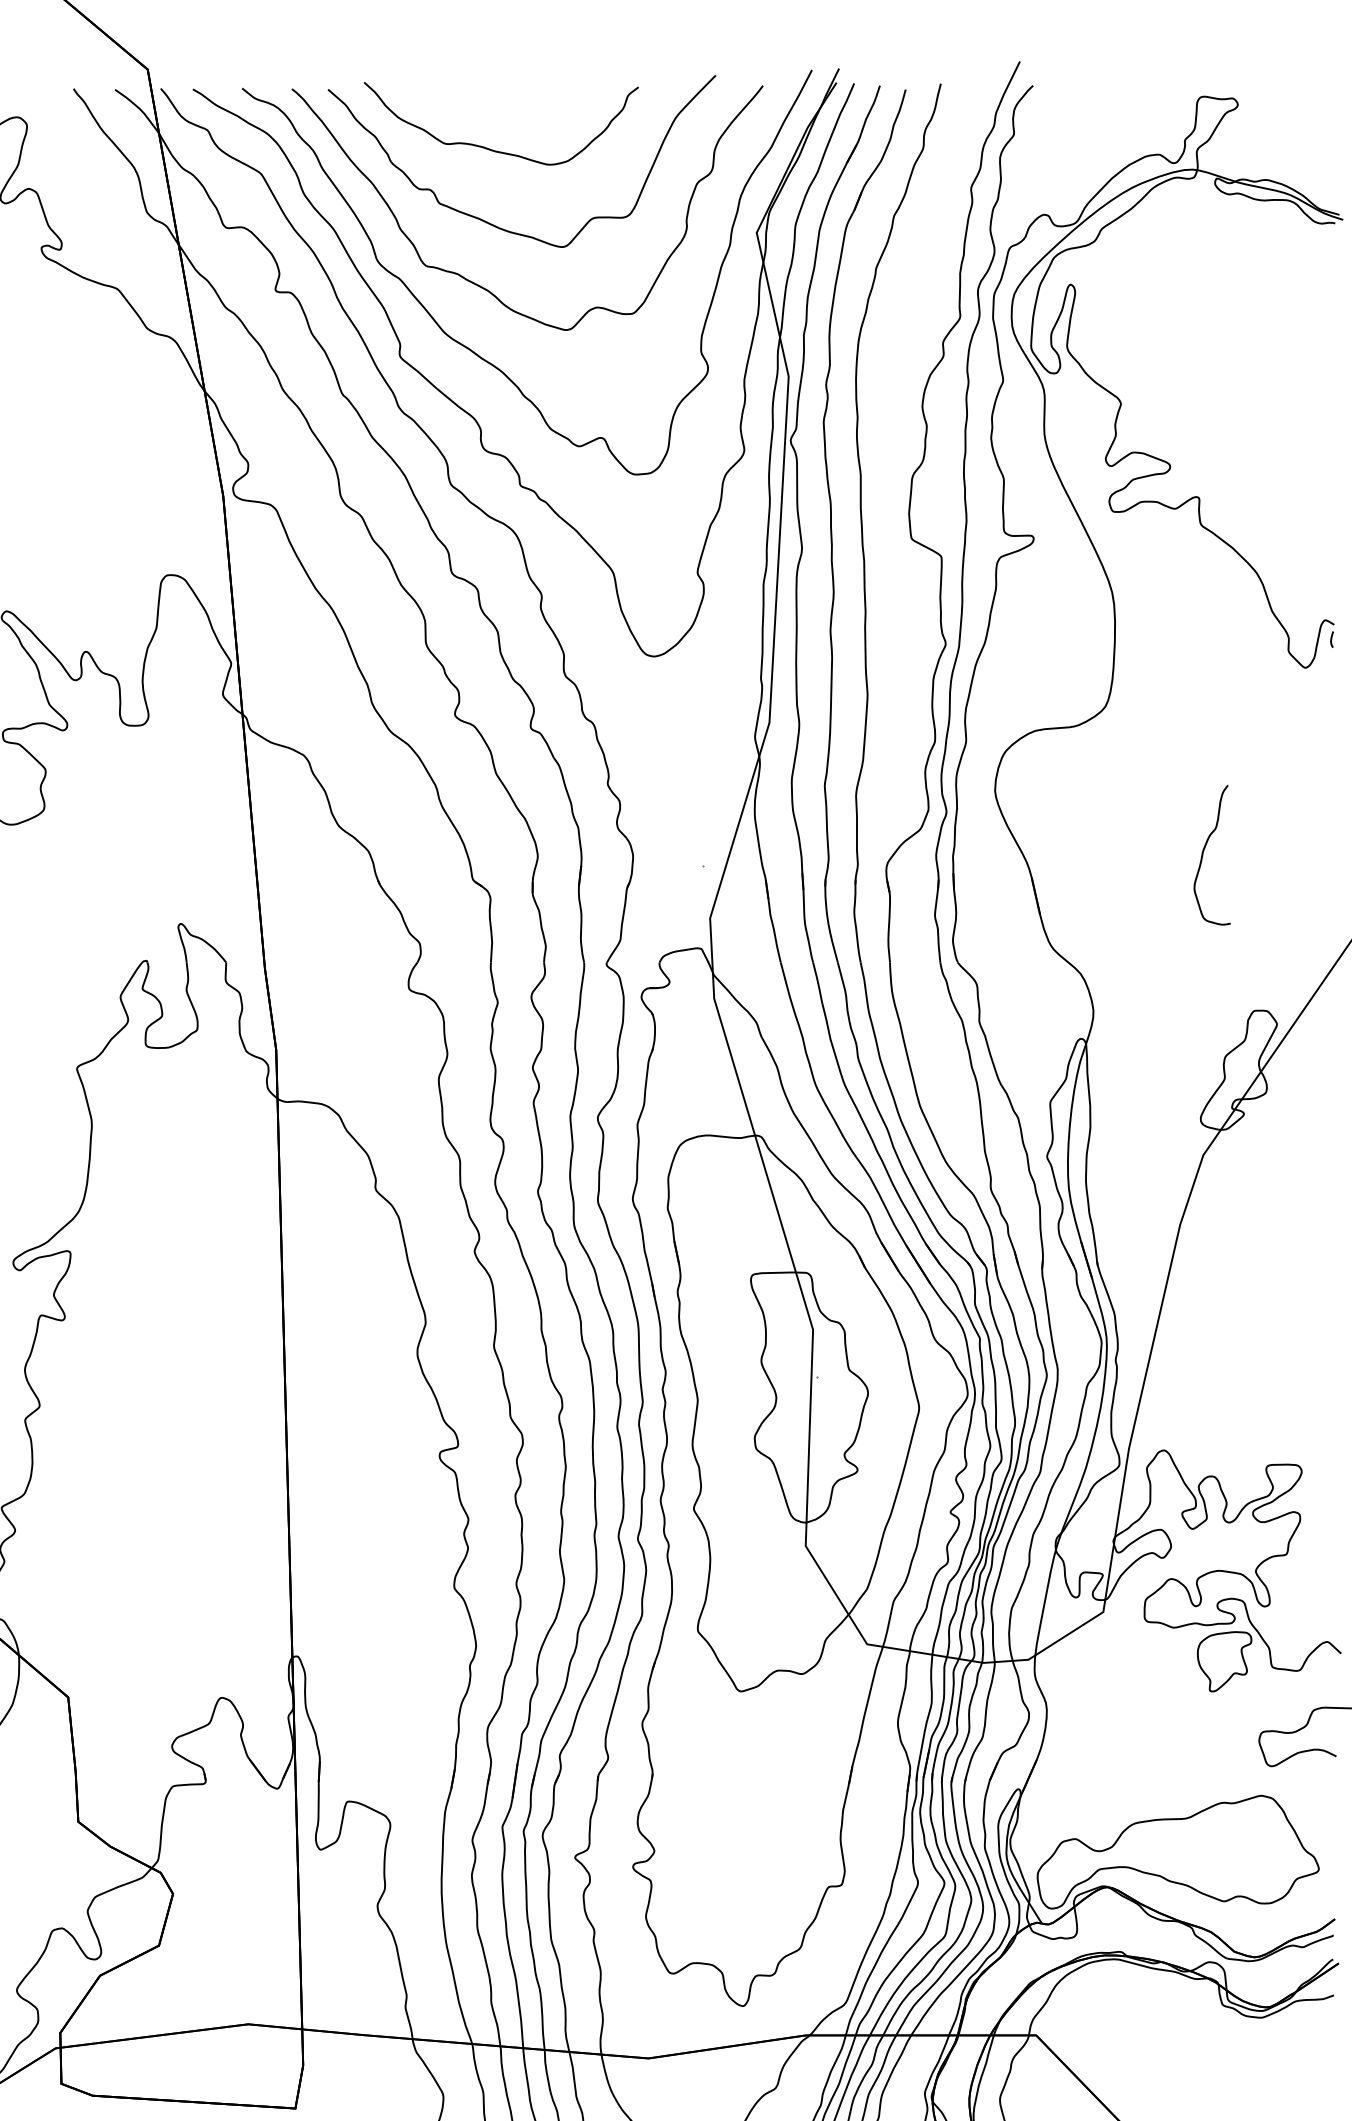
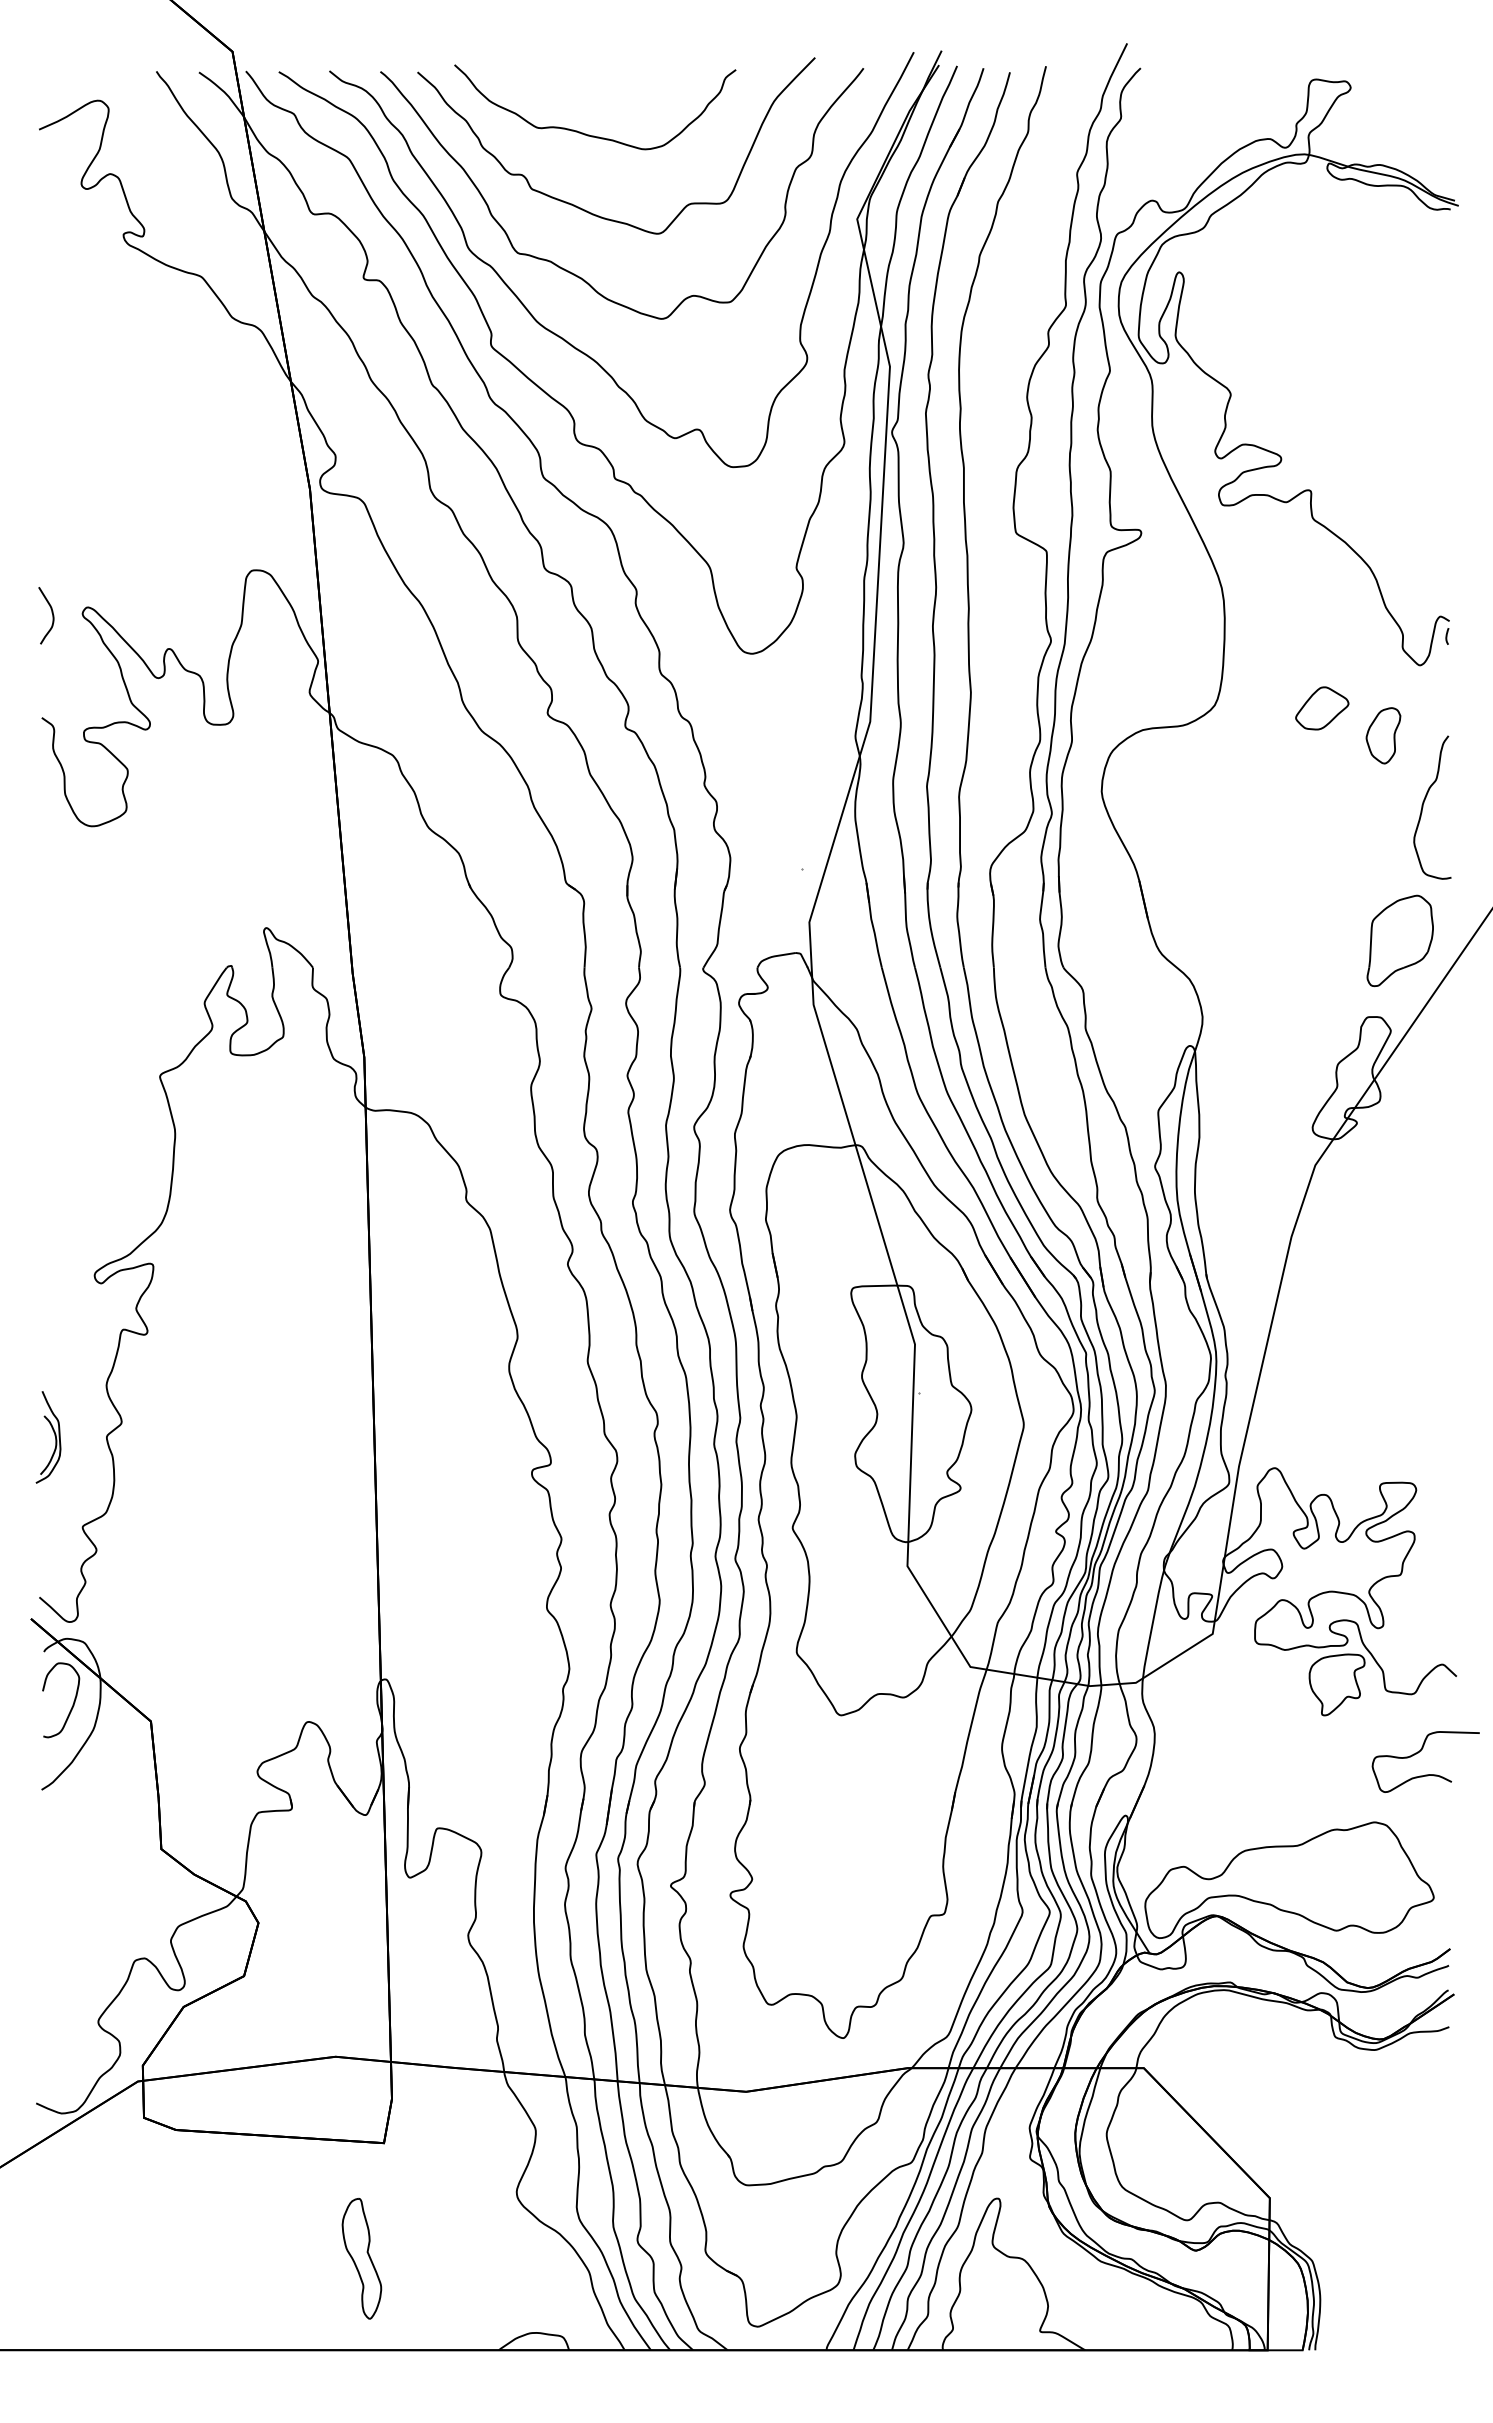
part: (1210, 709) -> (1322, 708), added
part: (1269, 736) -> (1383, 735), added
curve: (1204, 851) -> (1424, 803), moved
part: (1285, 936) -> (1399, 940), added

